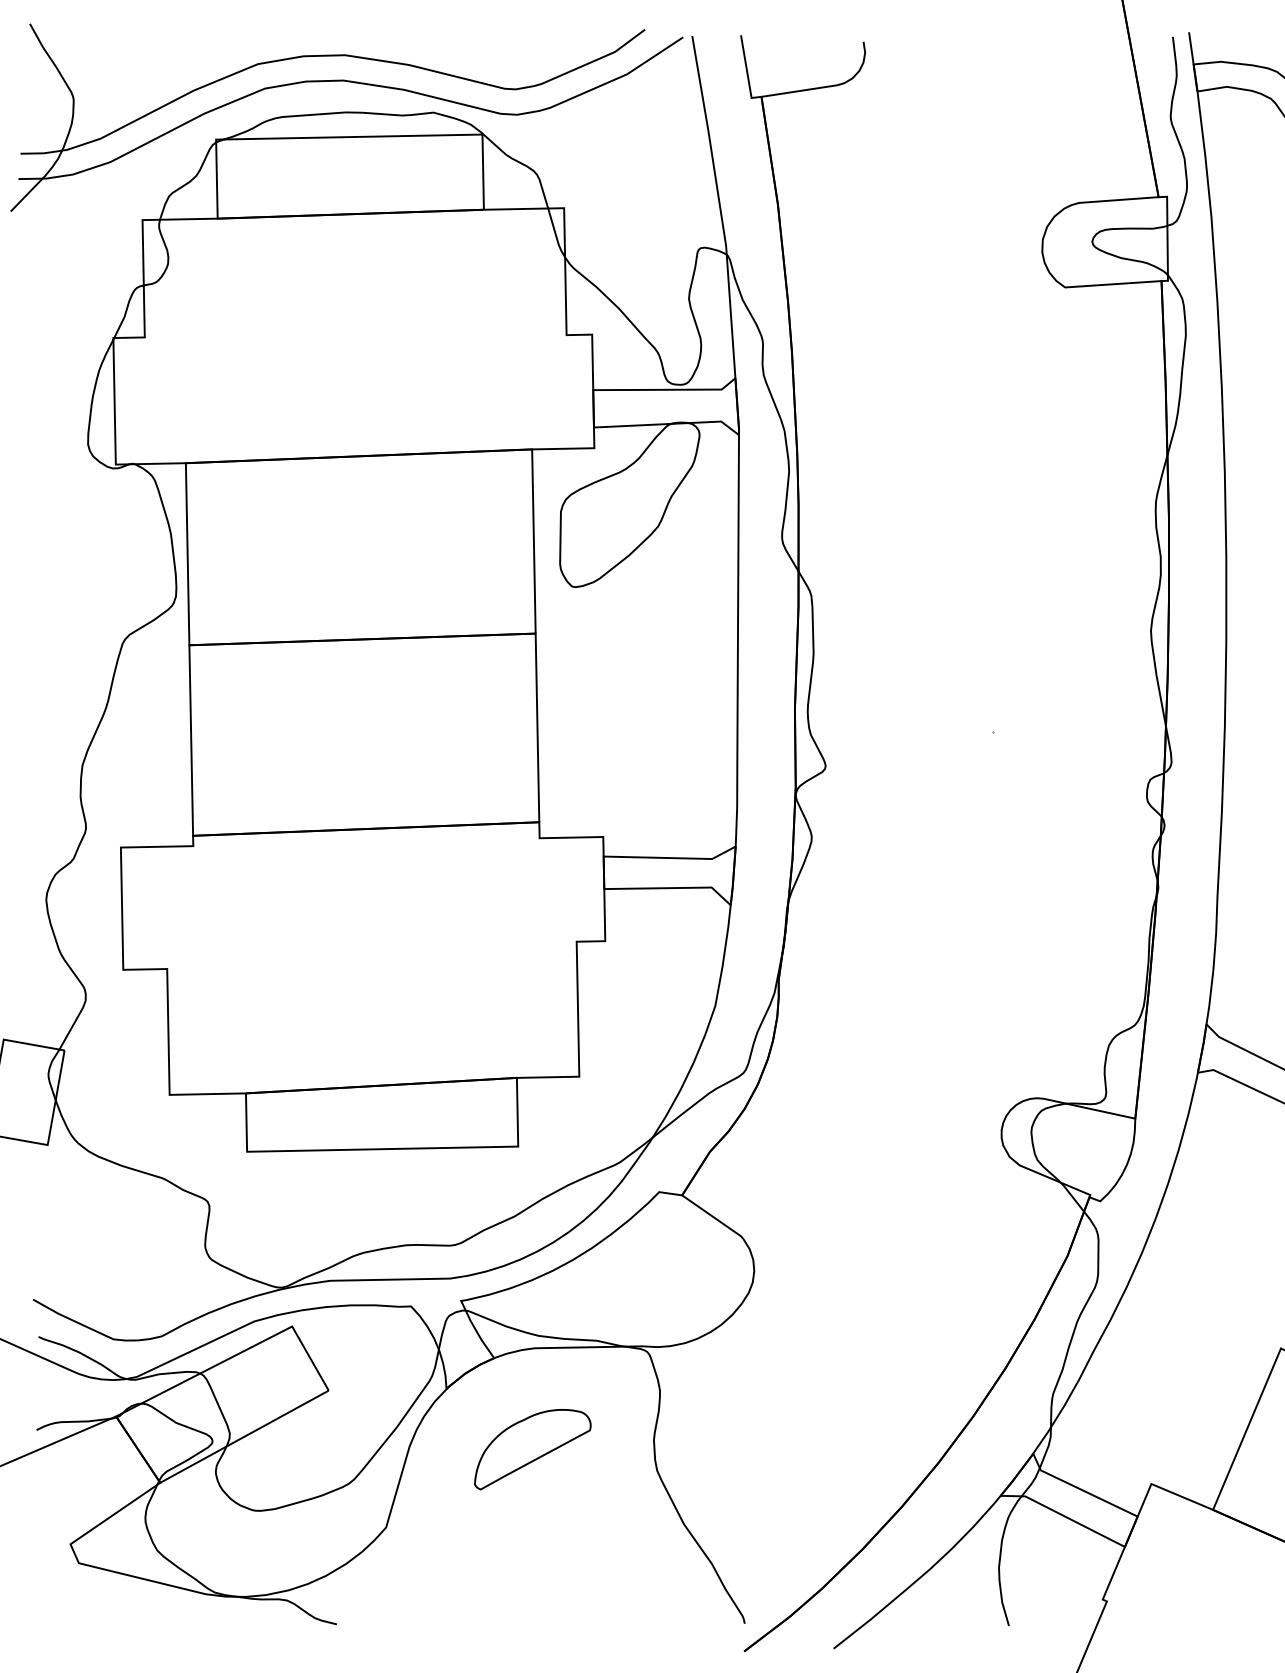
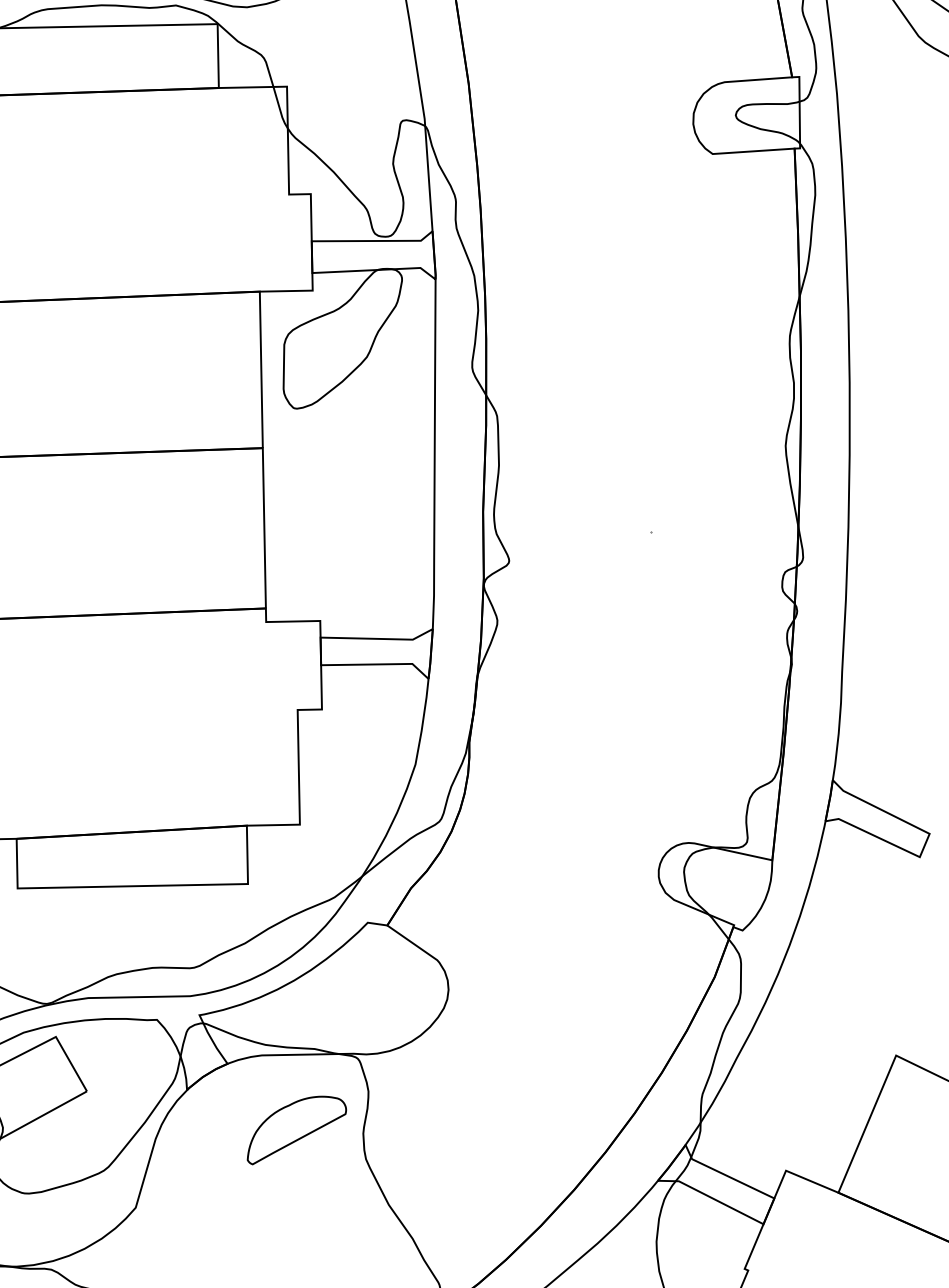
part: (532, 1449) -> (296, 1130), moved

